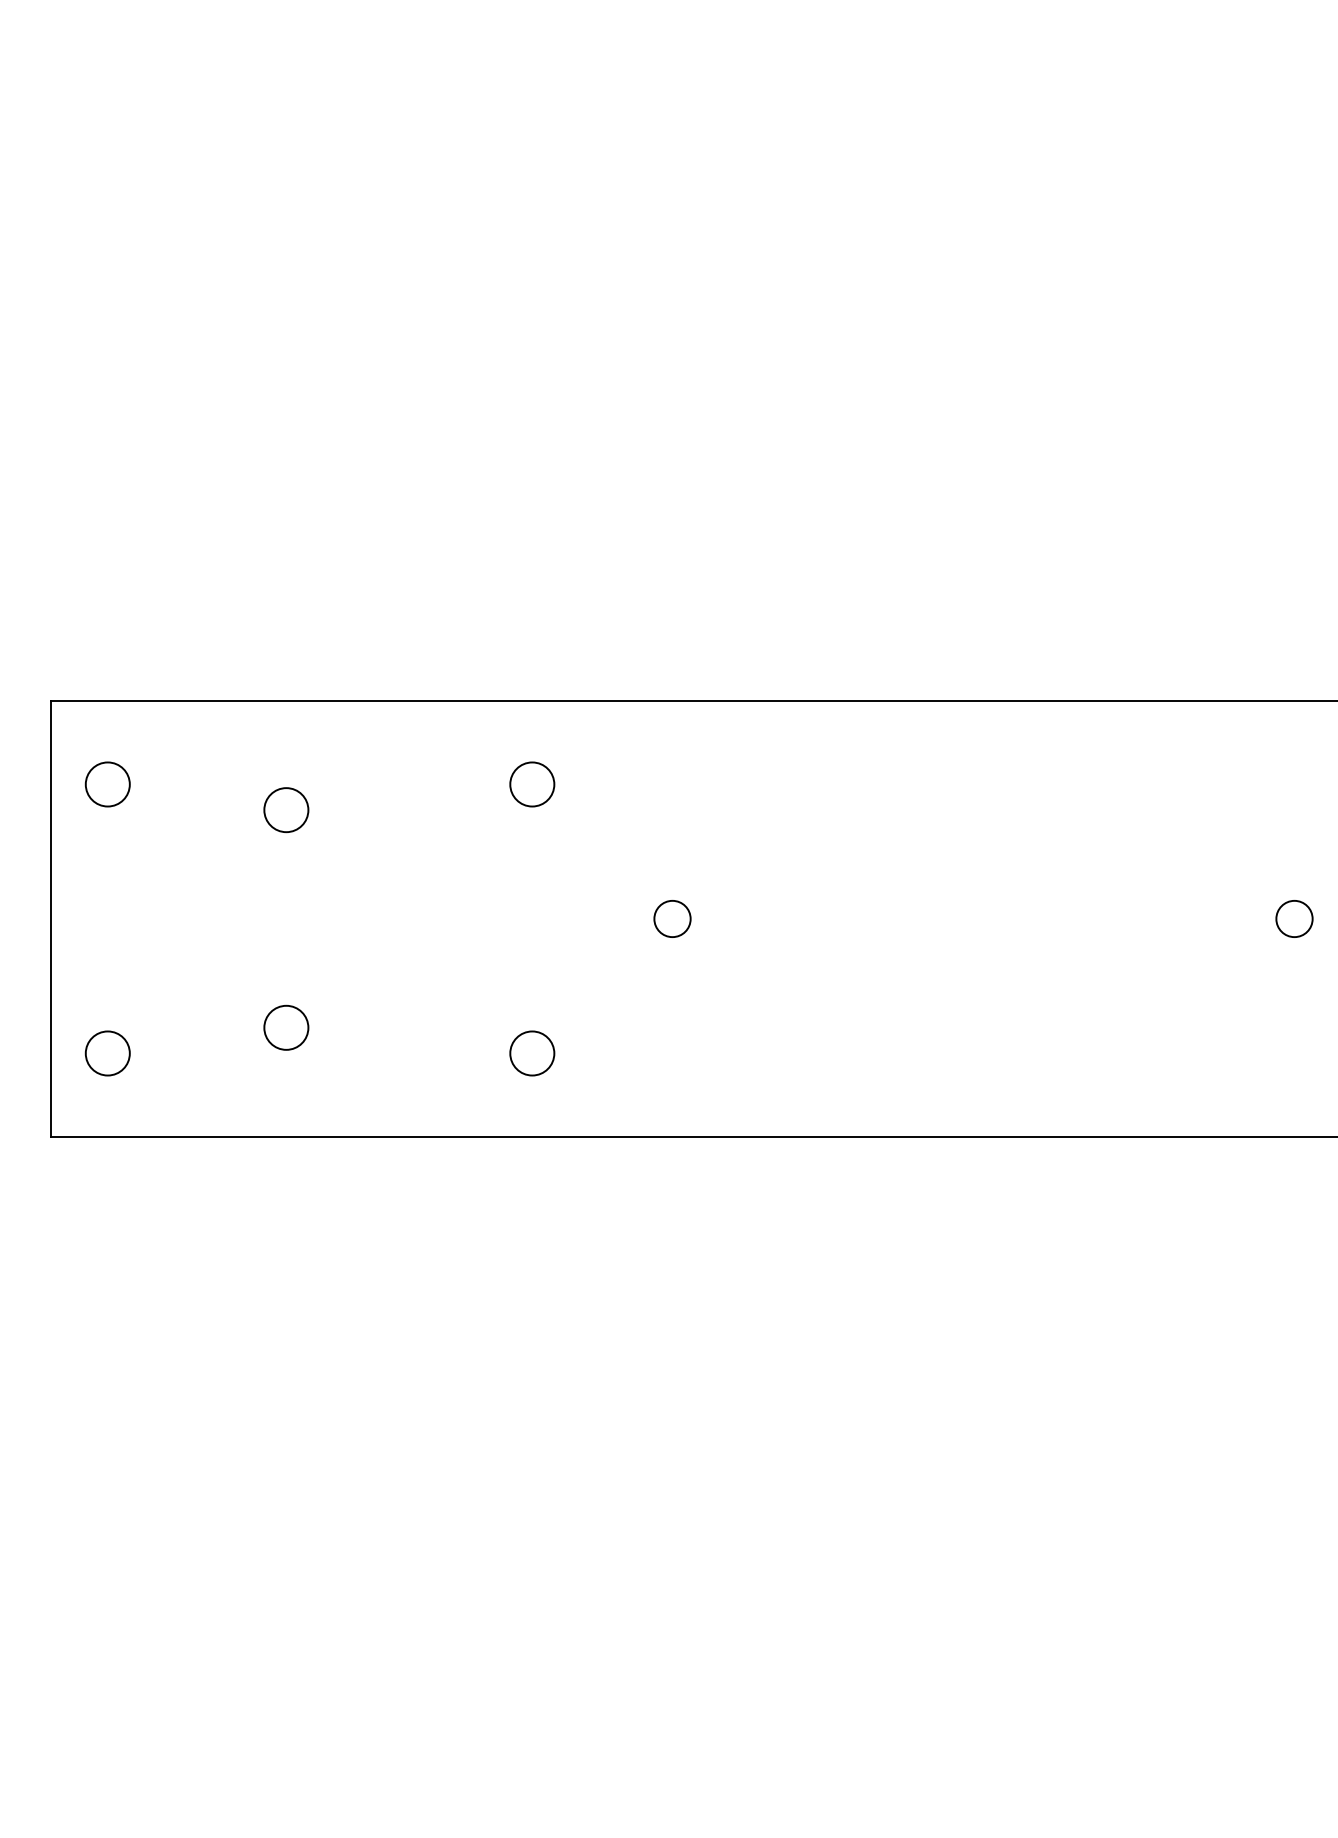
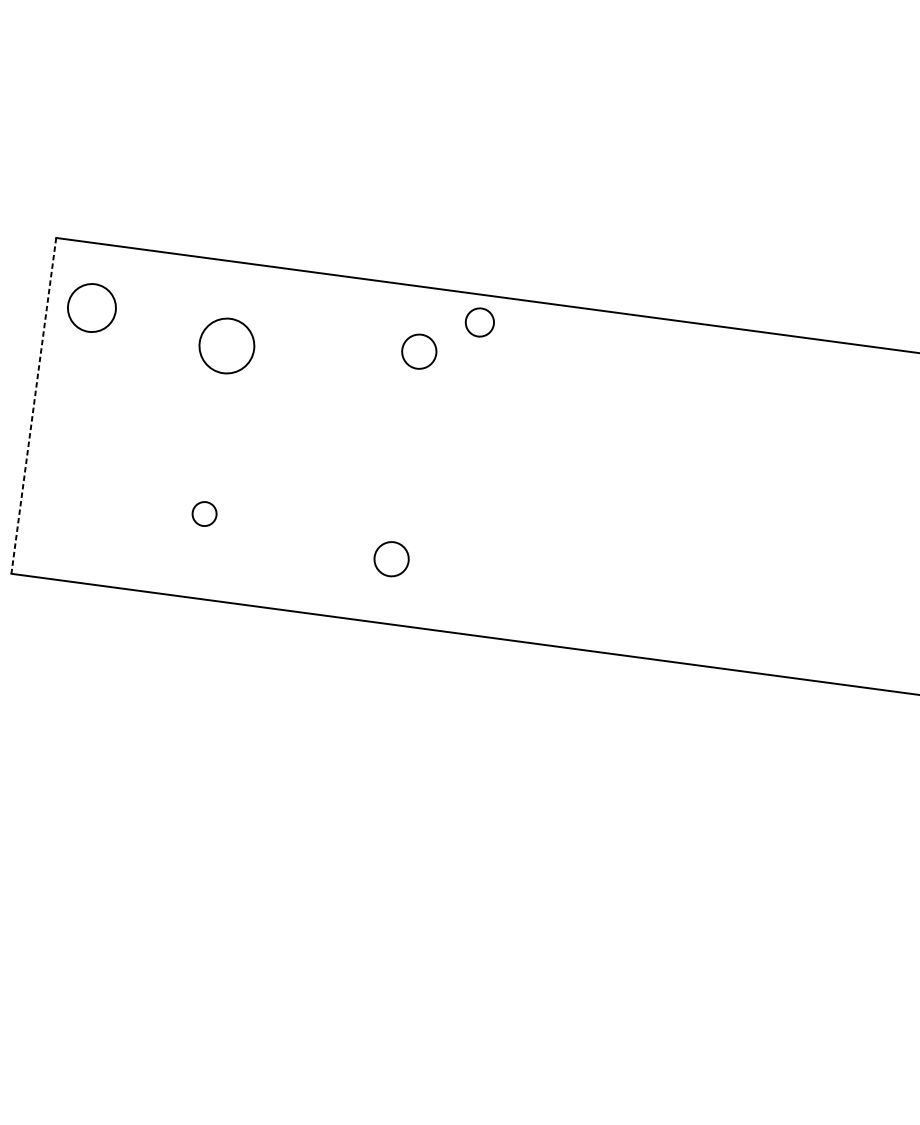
circle: (107, 784) -> (91, 308), size x1.4
circle: (286, 810) -> (227, 346), size x1.6
circle: (672, 918) -> (479, 322), moved
line: (50, 919) -> (33, 406), solid -> dashed
circle: (286, 1027) -> (204, 513), size x0.7
circle: (107, 1053) -> (63, 515), removed

